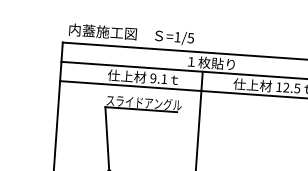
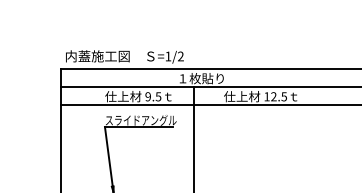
text: (190, 38) -> (180, 56), =1/5 -> =1/2
text: (164, 78) -> (158, 96), 9.1 -> 9.5

